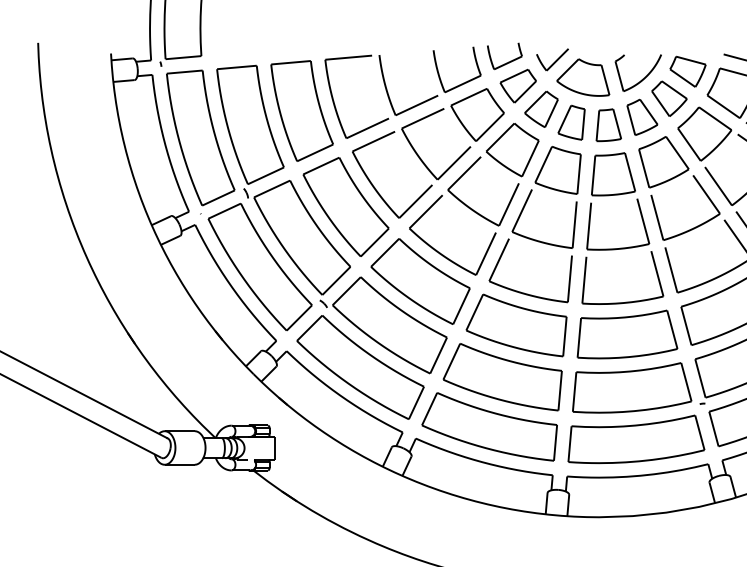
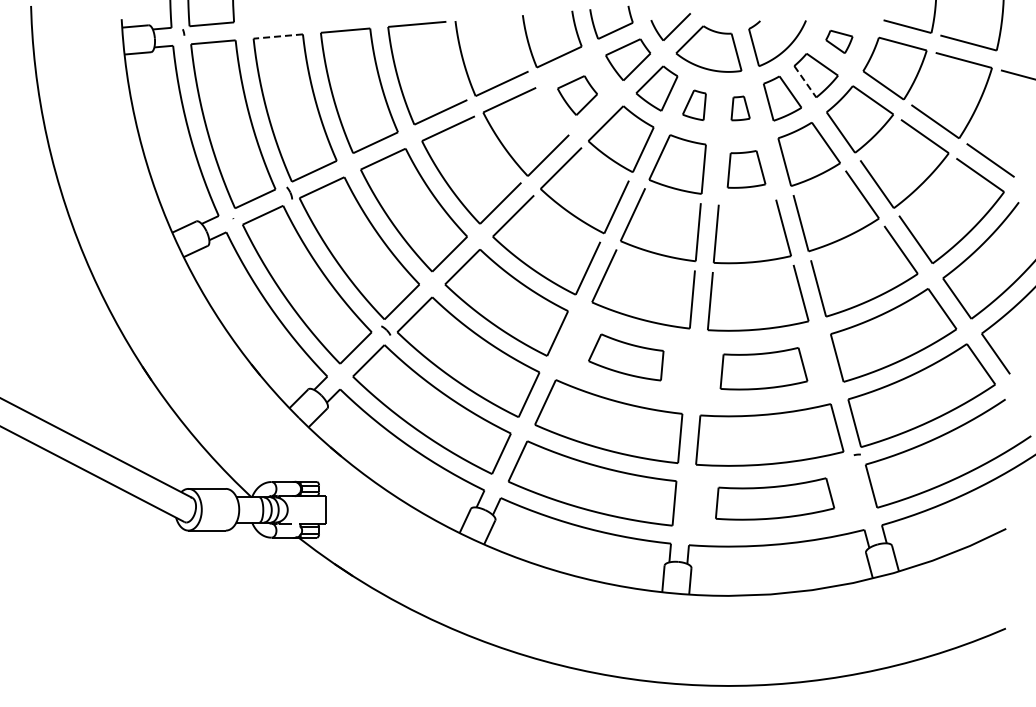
line: (237, 67) -> (278, 36), solid -> dashed
part: (688, 71) -> (839, 41), size x0.6
line: (660, 104) -> (805, 82), solid -> dashed
part: (477, 114) -> (577, 95), size x0.6
part: (571, 122) -> (694, 105), size x0.7
part: (608, 125) -> (740, 108), size x0.6
part: (613, 174) -> (746, 169), size x0.7
part: (516, 325) -> (626, 357), size x0.6
part: (627, 334) -> (763, 368), size x0.7
part: (635, 438) -> (774, 498), size x0.7

